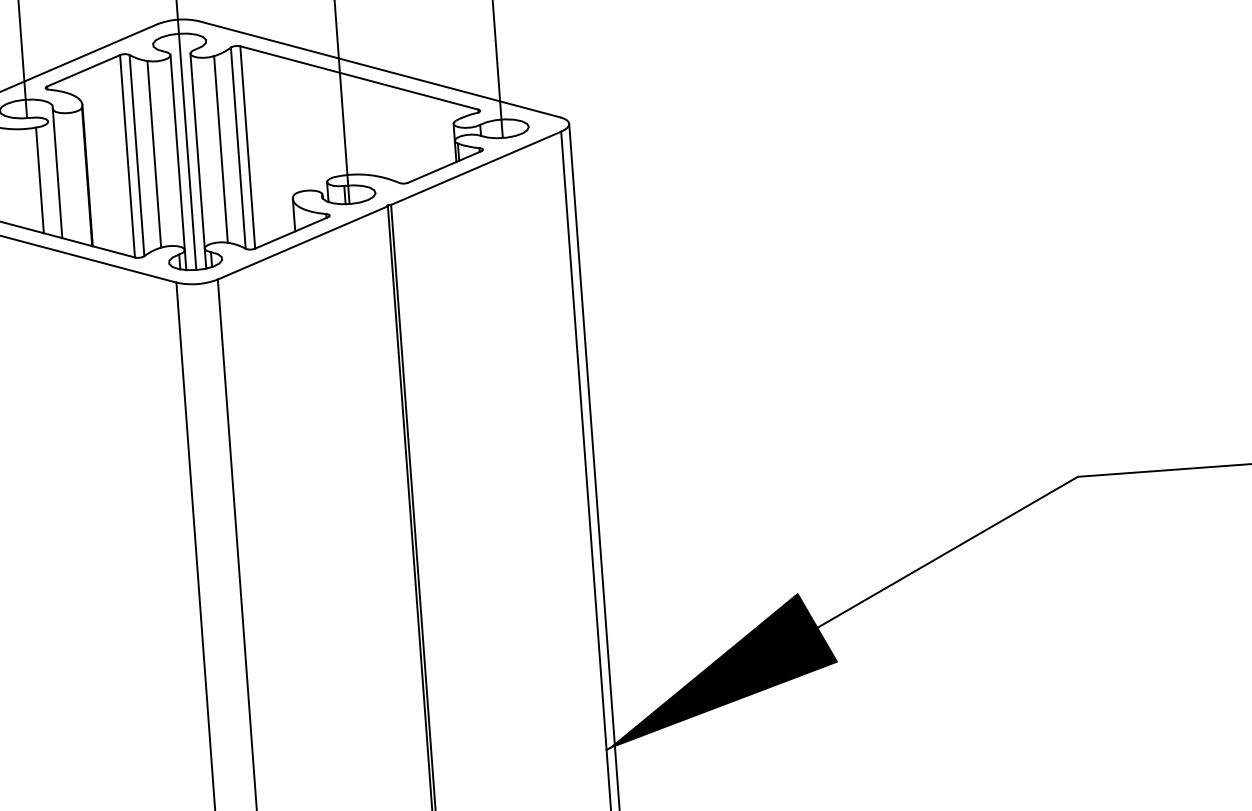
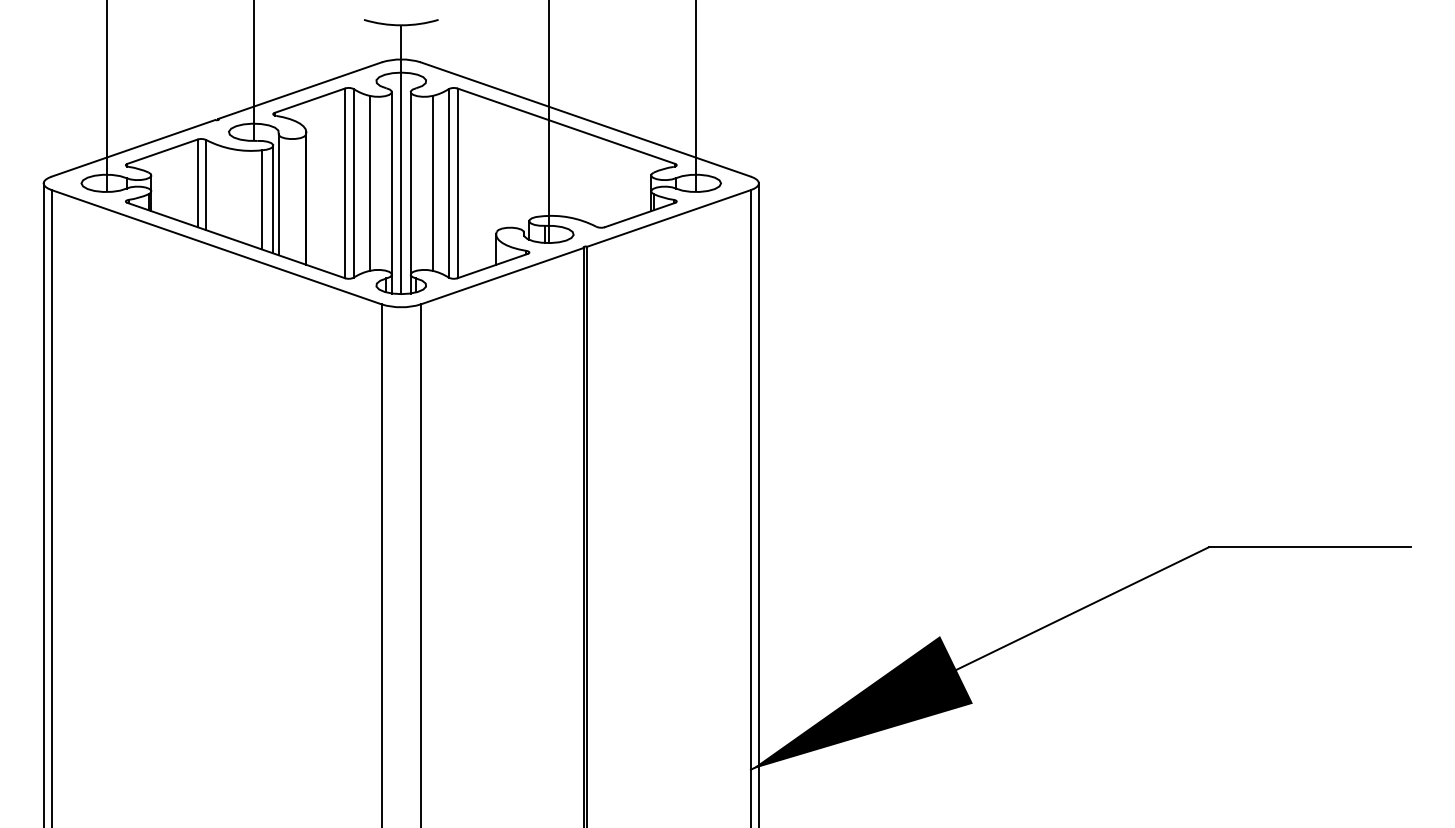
line: (52, 179) -> (273, 199), added

